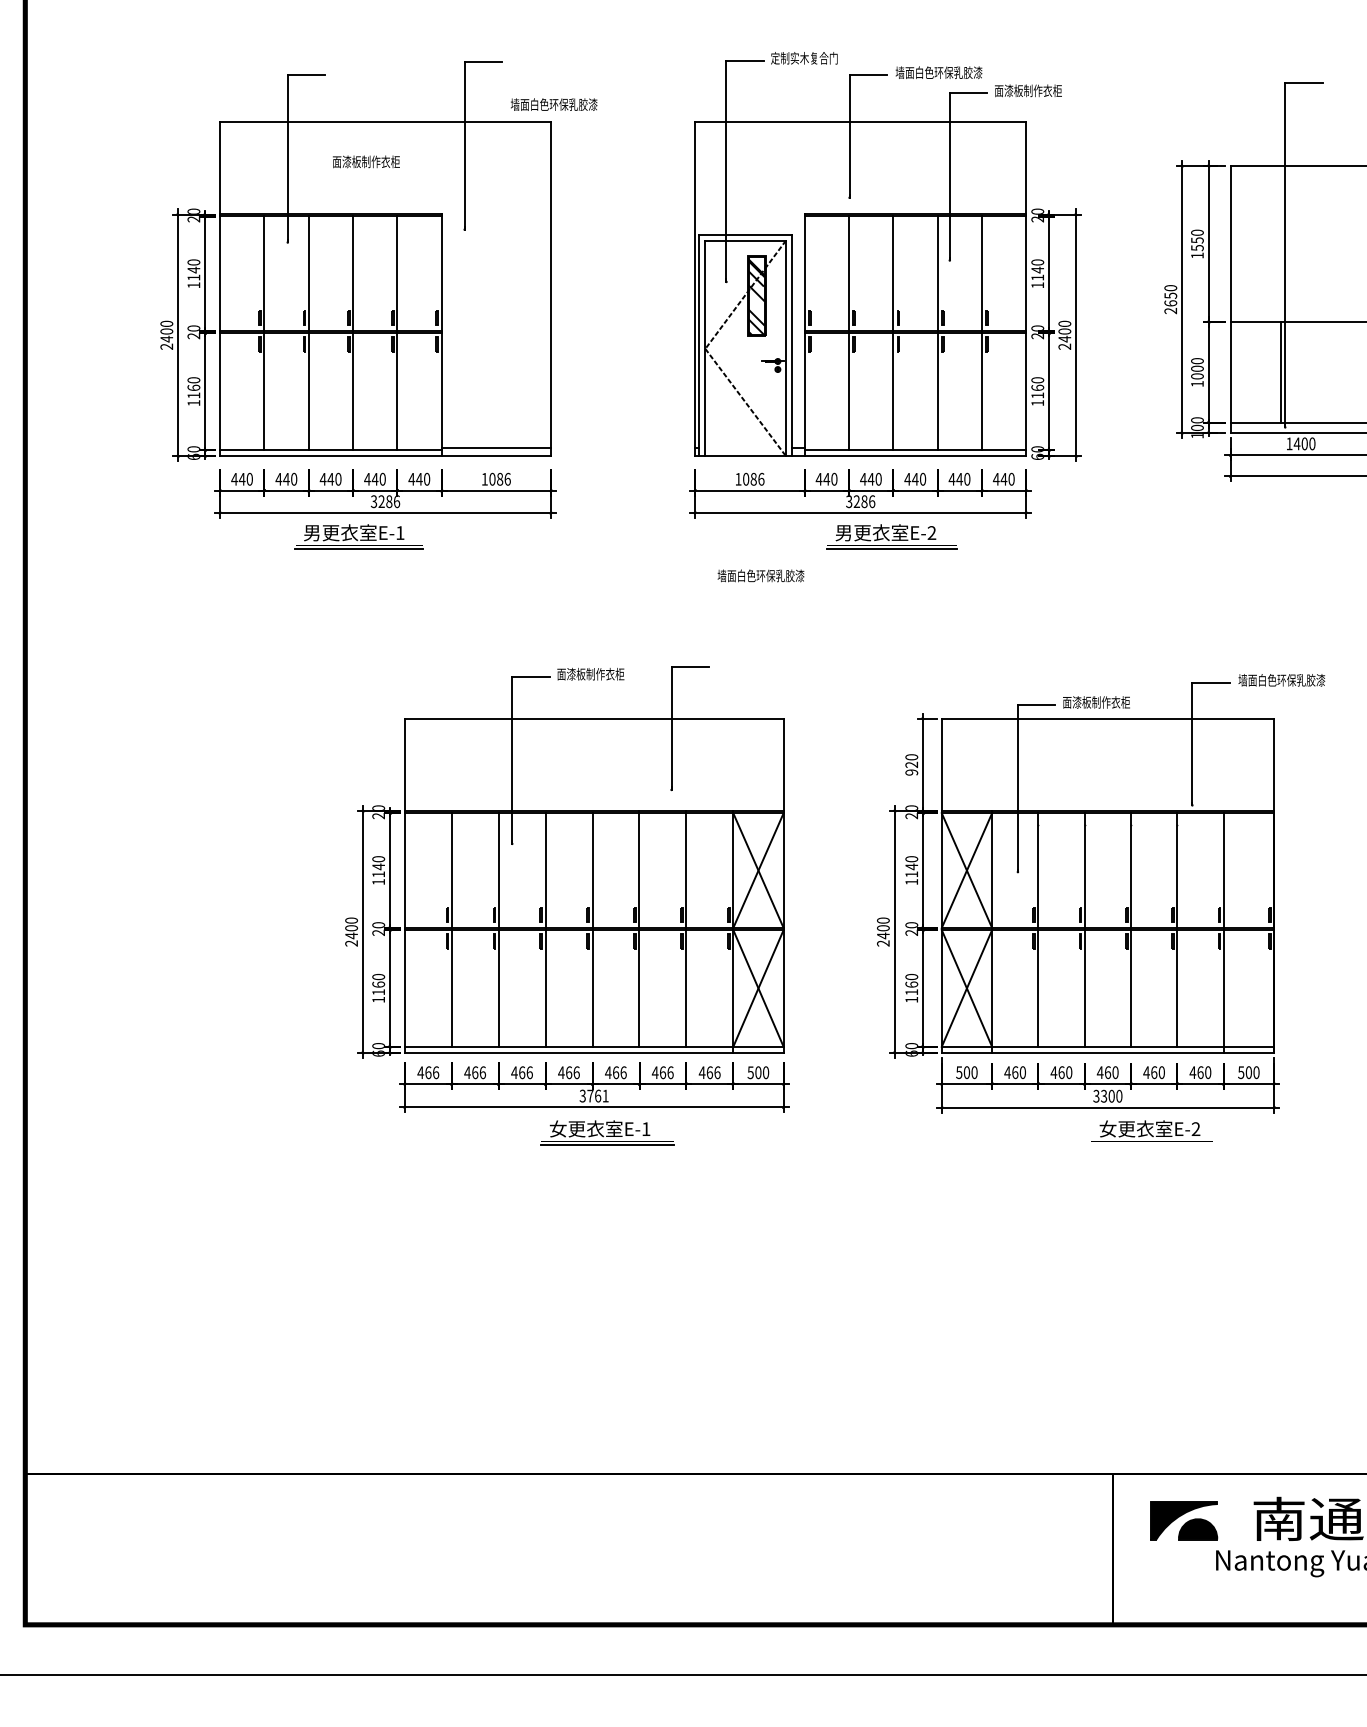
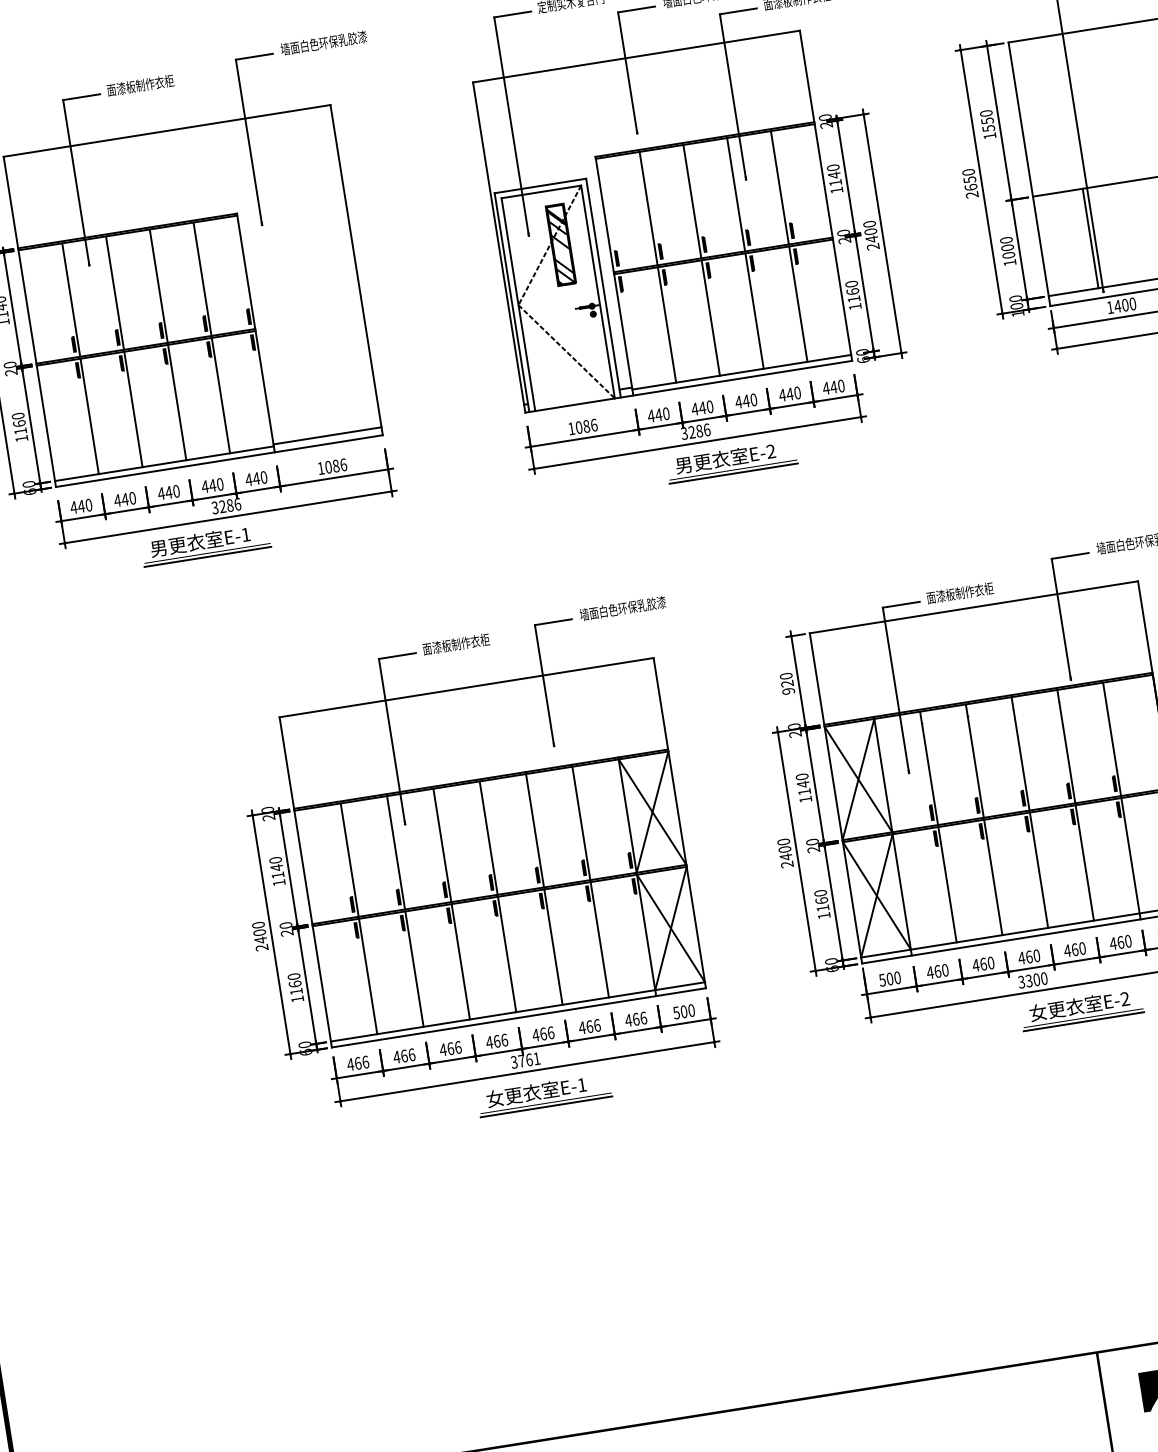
text: (554, 104) -> (324, 42), moved
text: (366, 161) -> (140, 85), moved
text: (760, 575) -> (622, 608), moved
line: (1151, 1145) -> (1083, 1022), added

